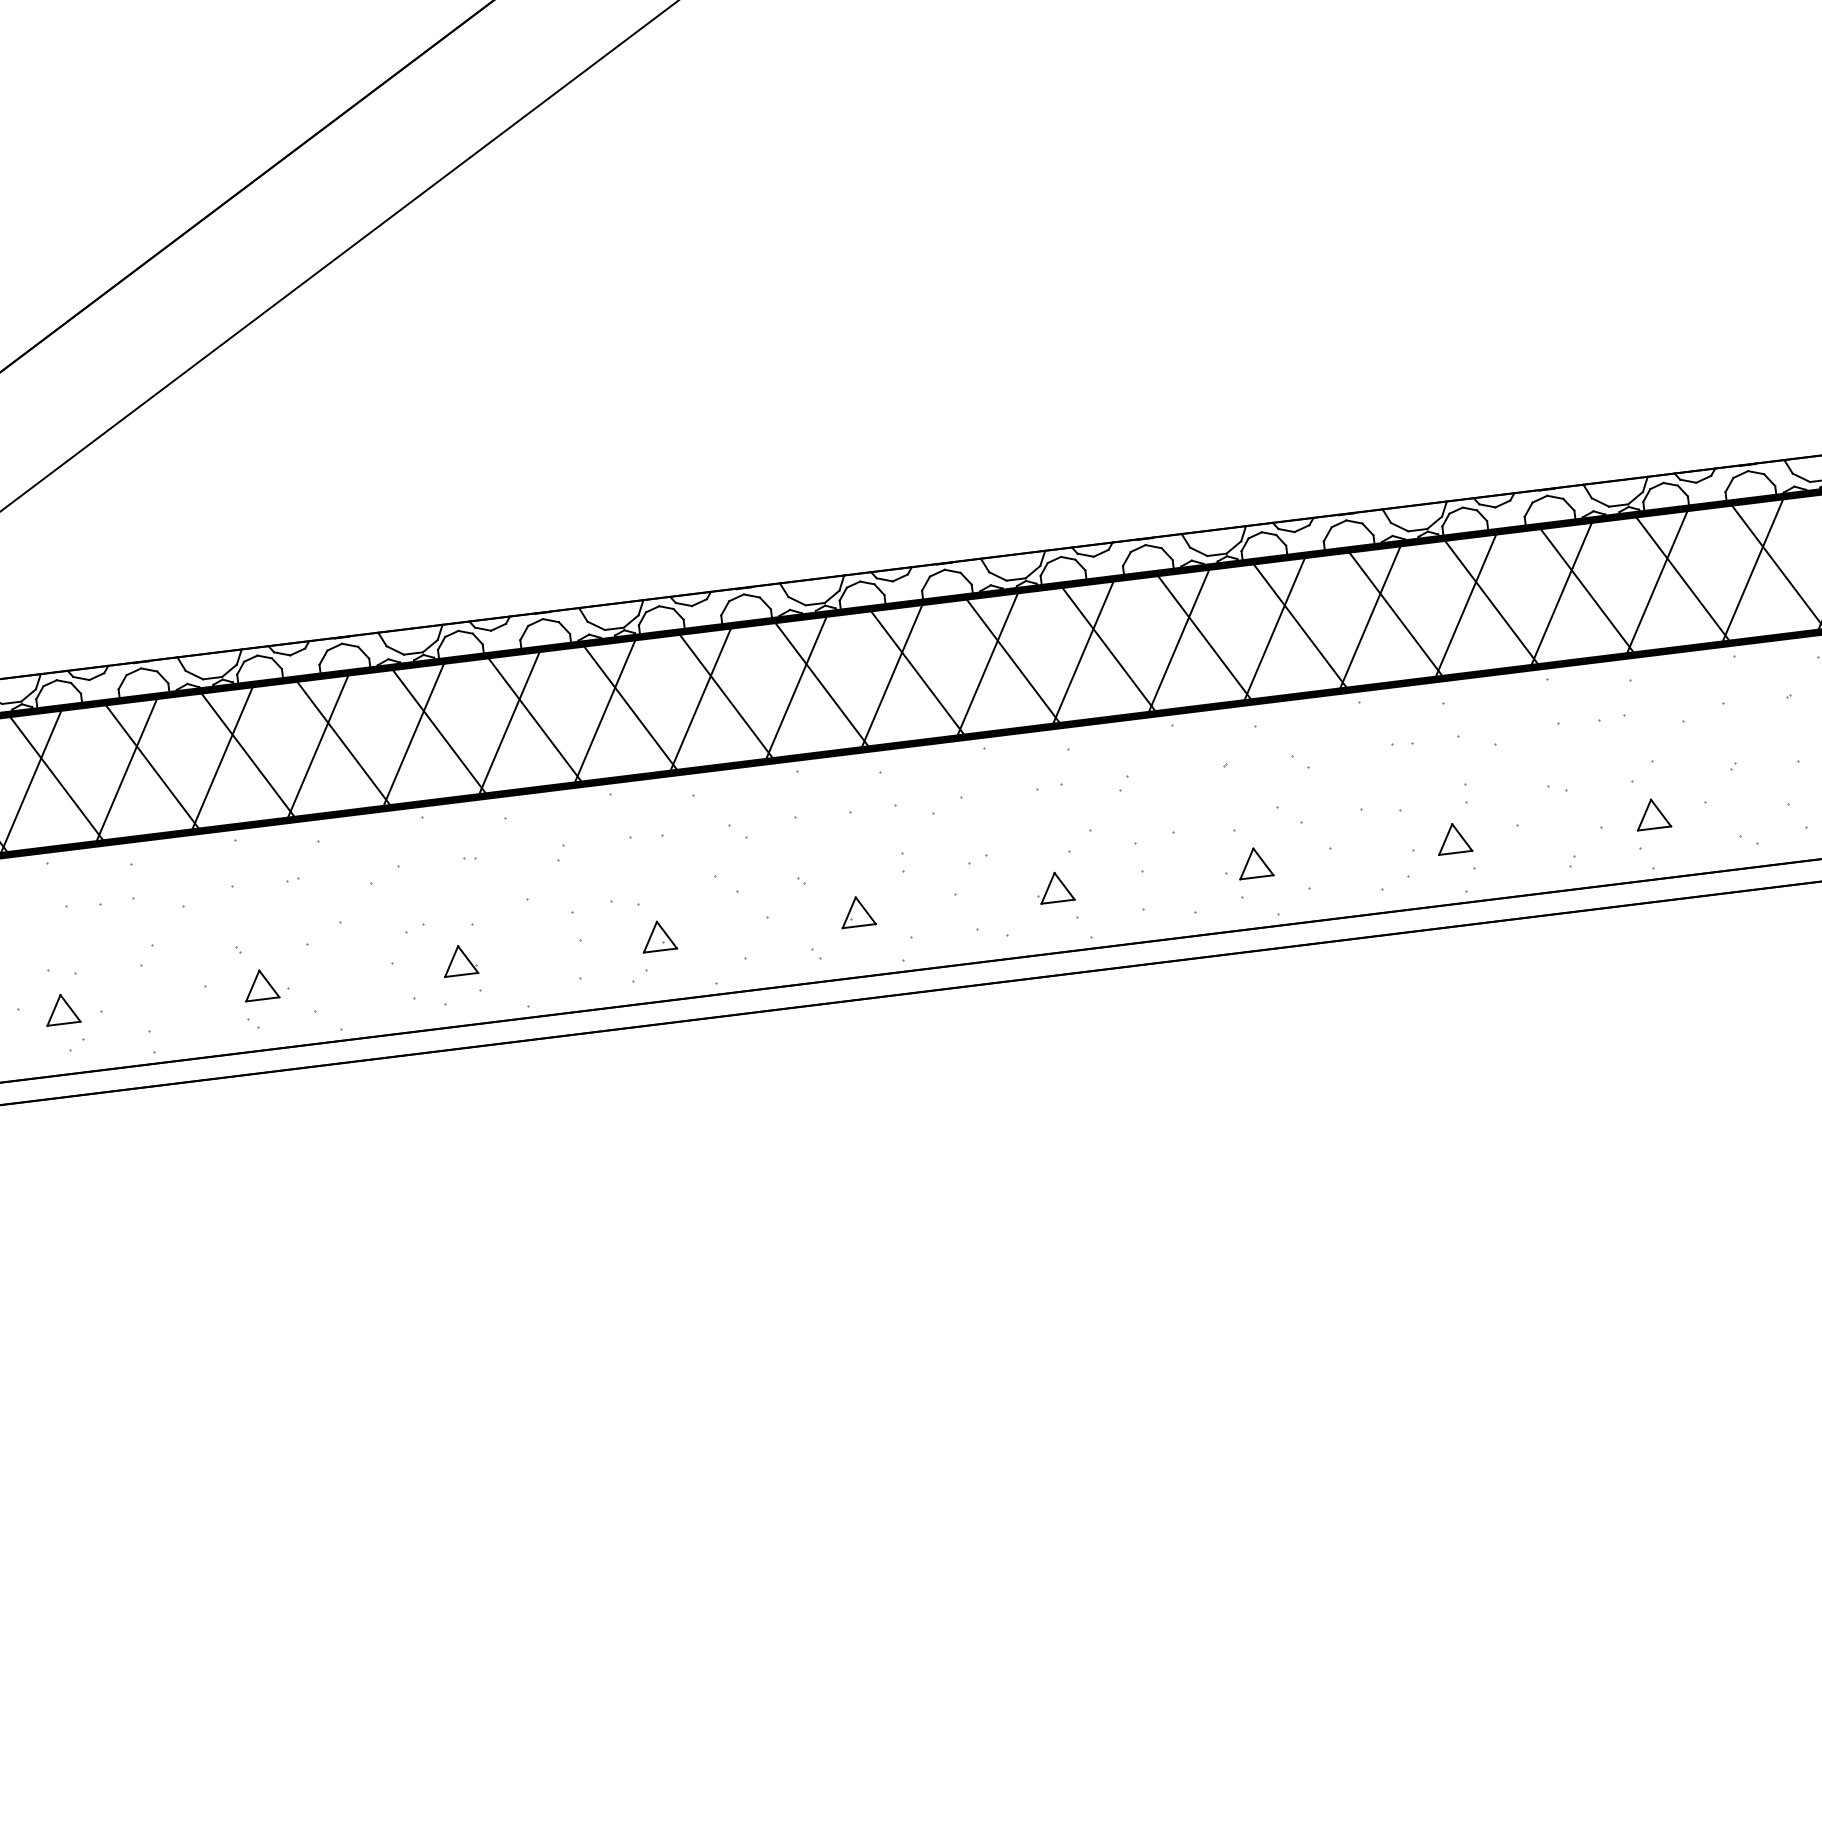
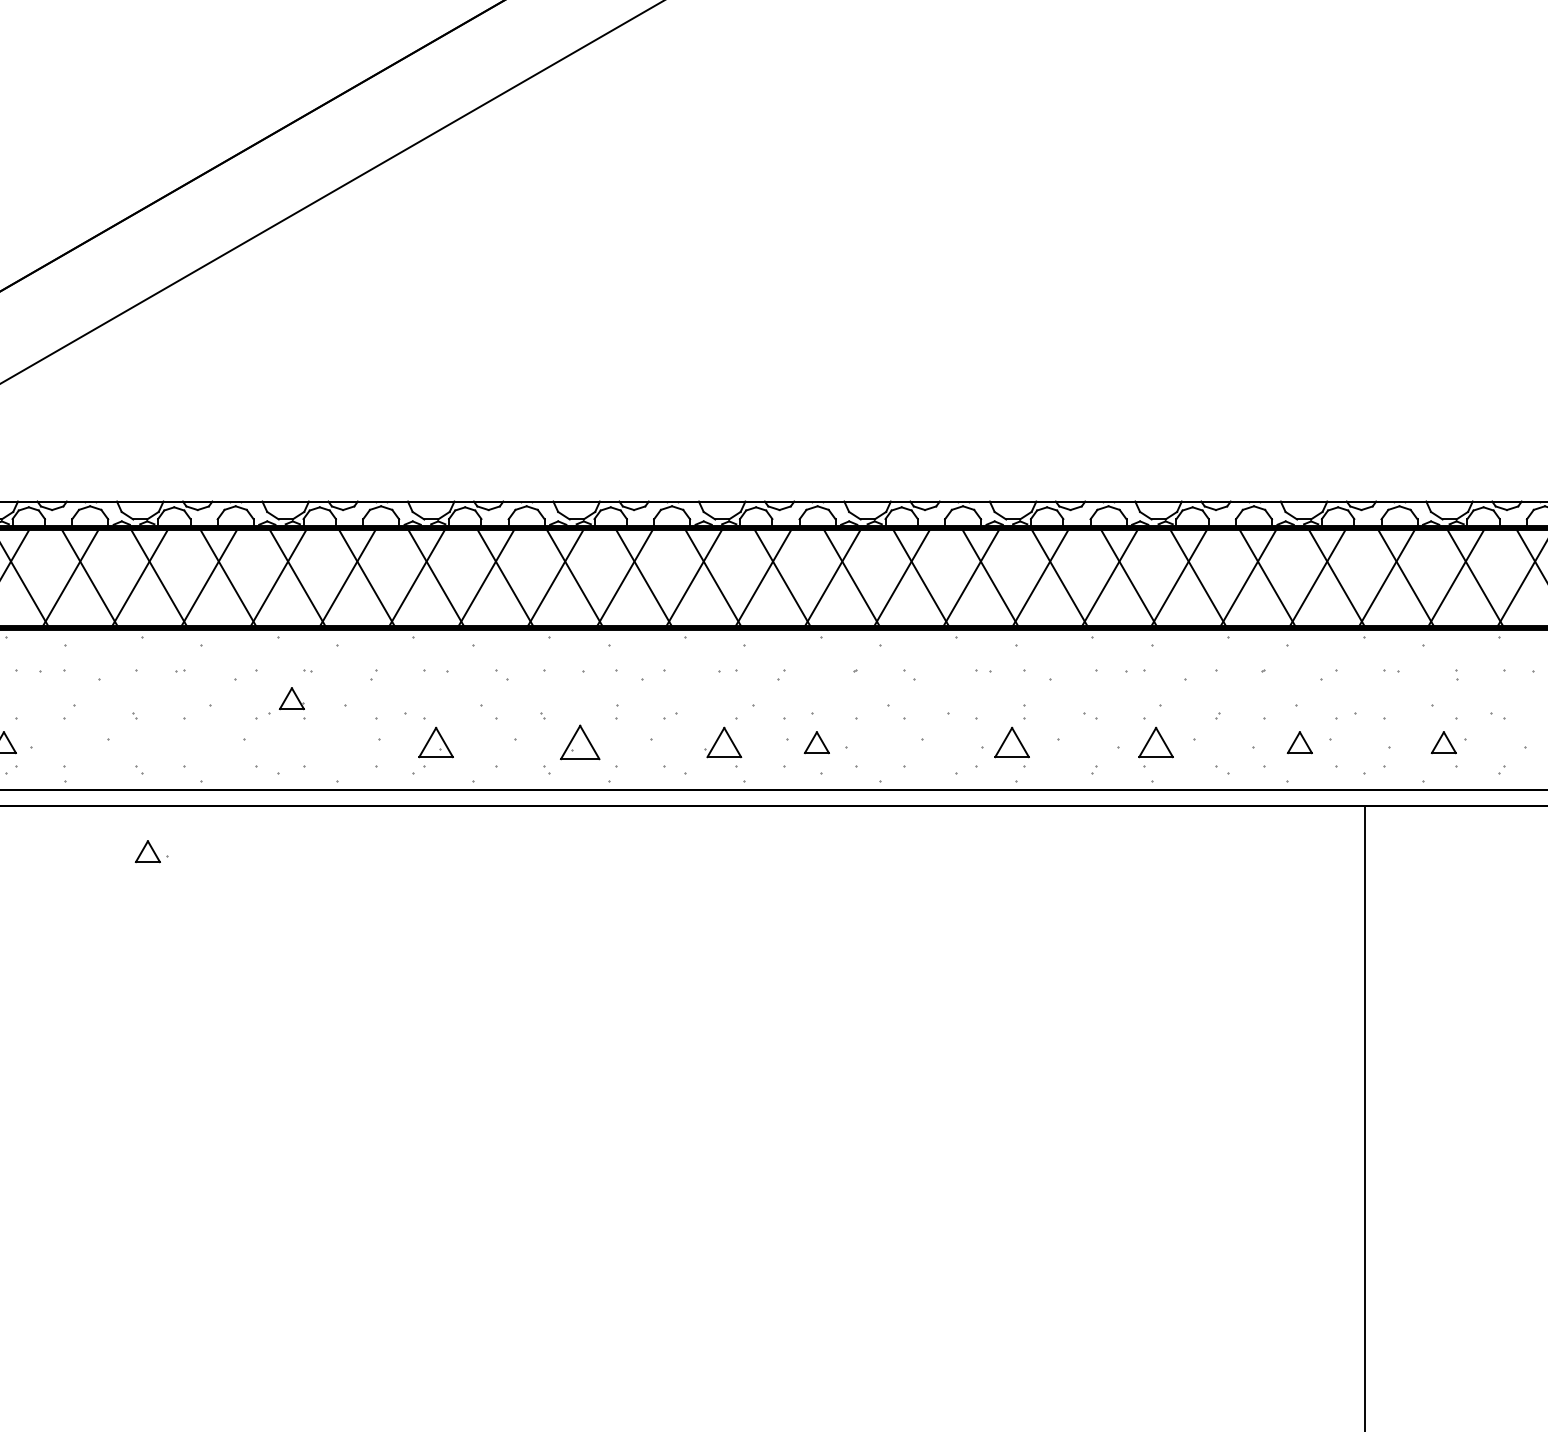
part: (1652, 813) -> (1155, 742), size x1.4
part: (1453, 838) -> (1011, 742), size x1.4
part: (1254, 862) -> (816, 742), moved
part: (1054, 887) -> (722, 742), size x1.4
part: (856, 911) -> (579, 742), size x1.6
part: (658, 936) -> (435, 742), size x1.4
part: (459, 960) -> (291, 698), moved
part: (265, 984) -> (151, 851), moved

